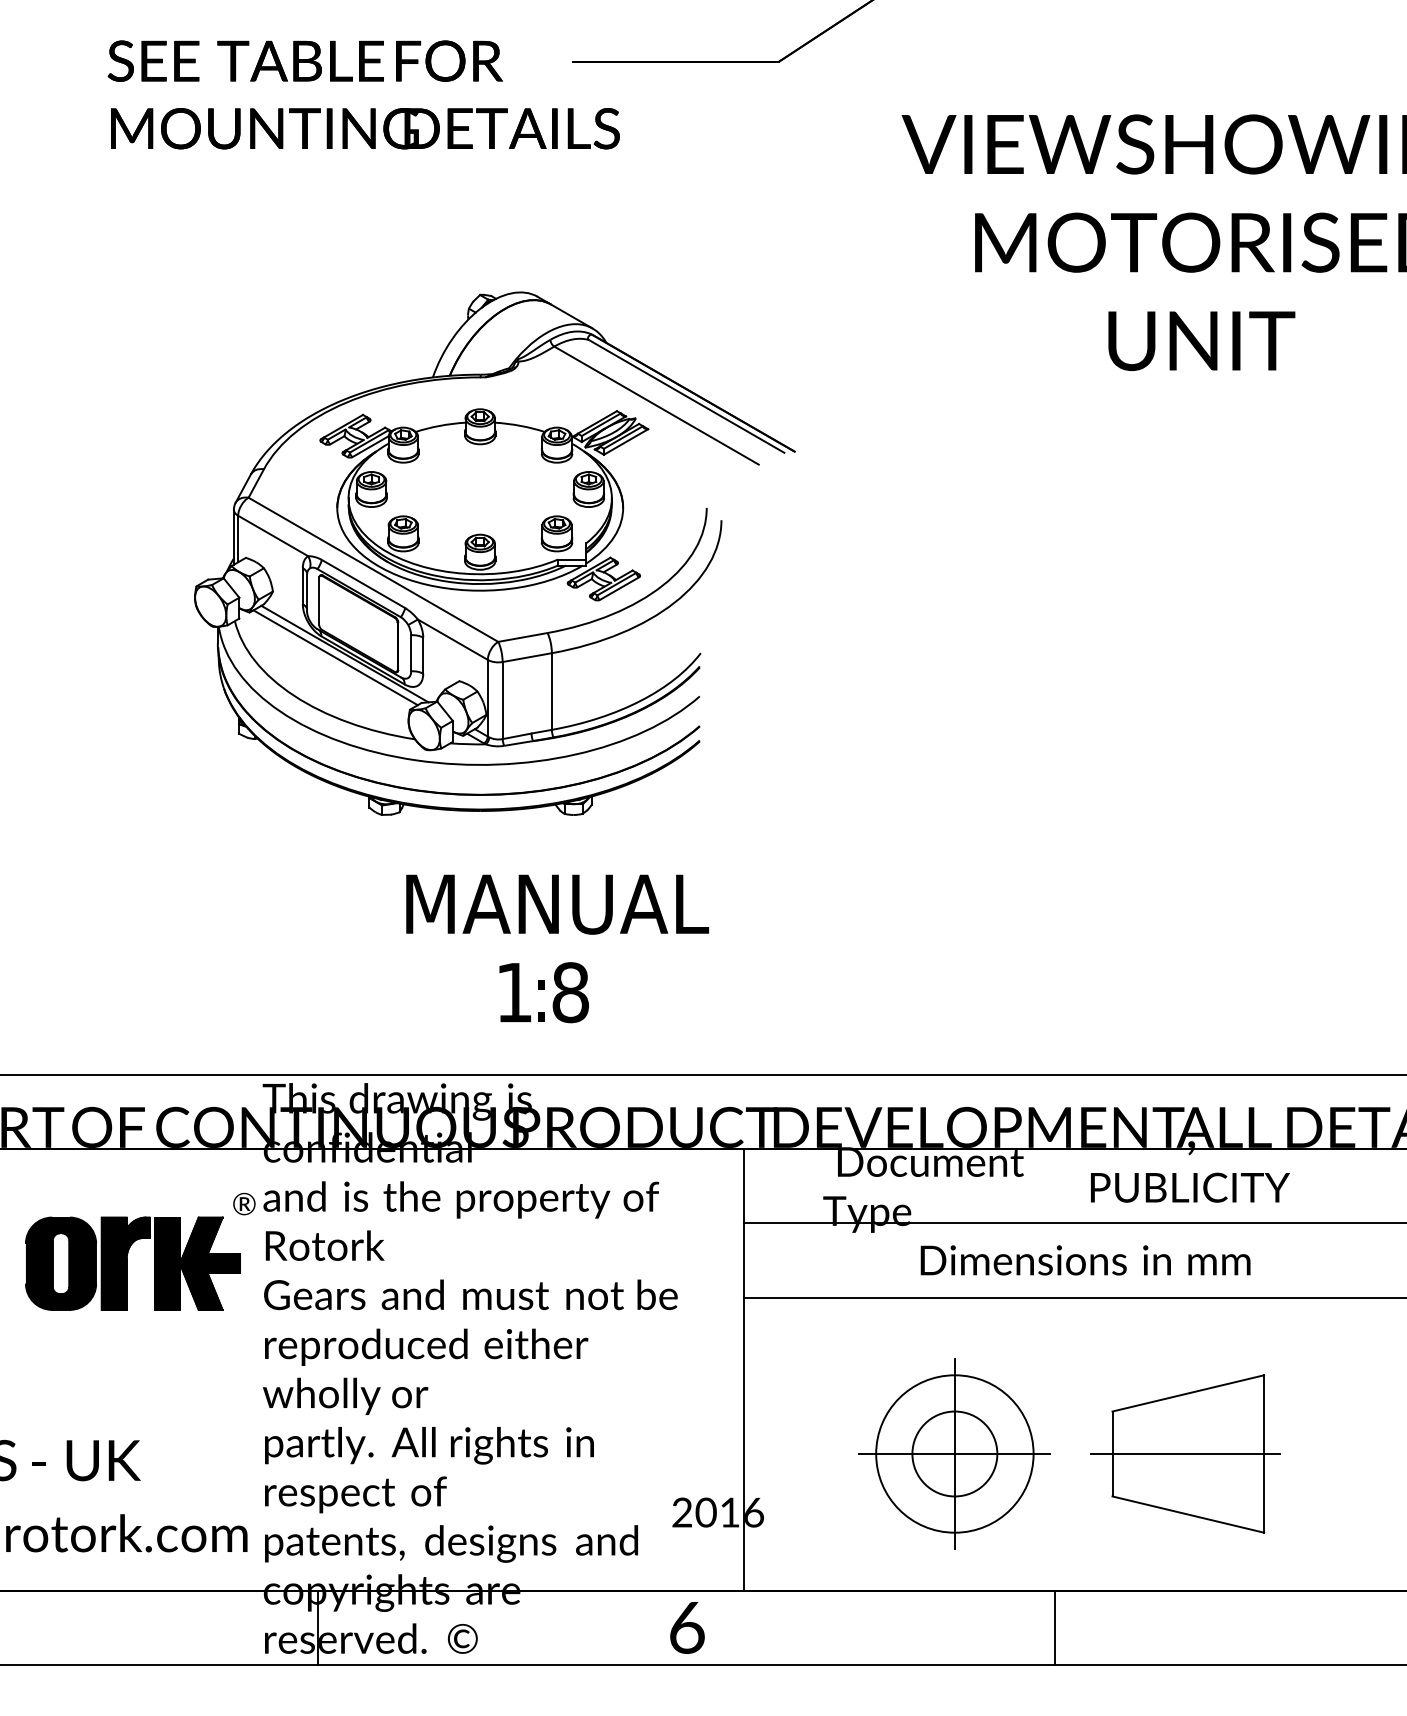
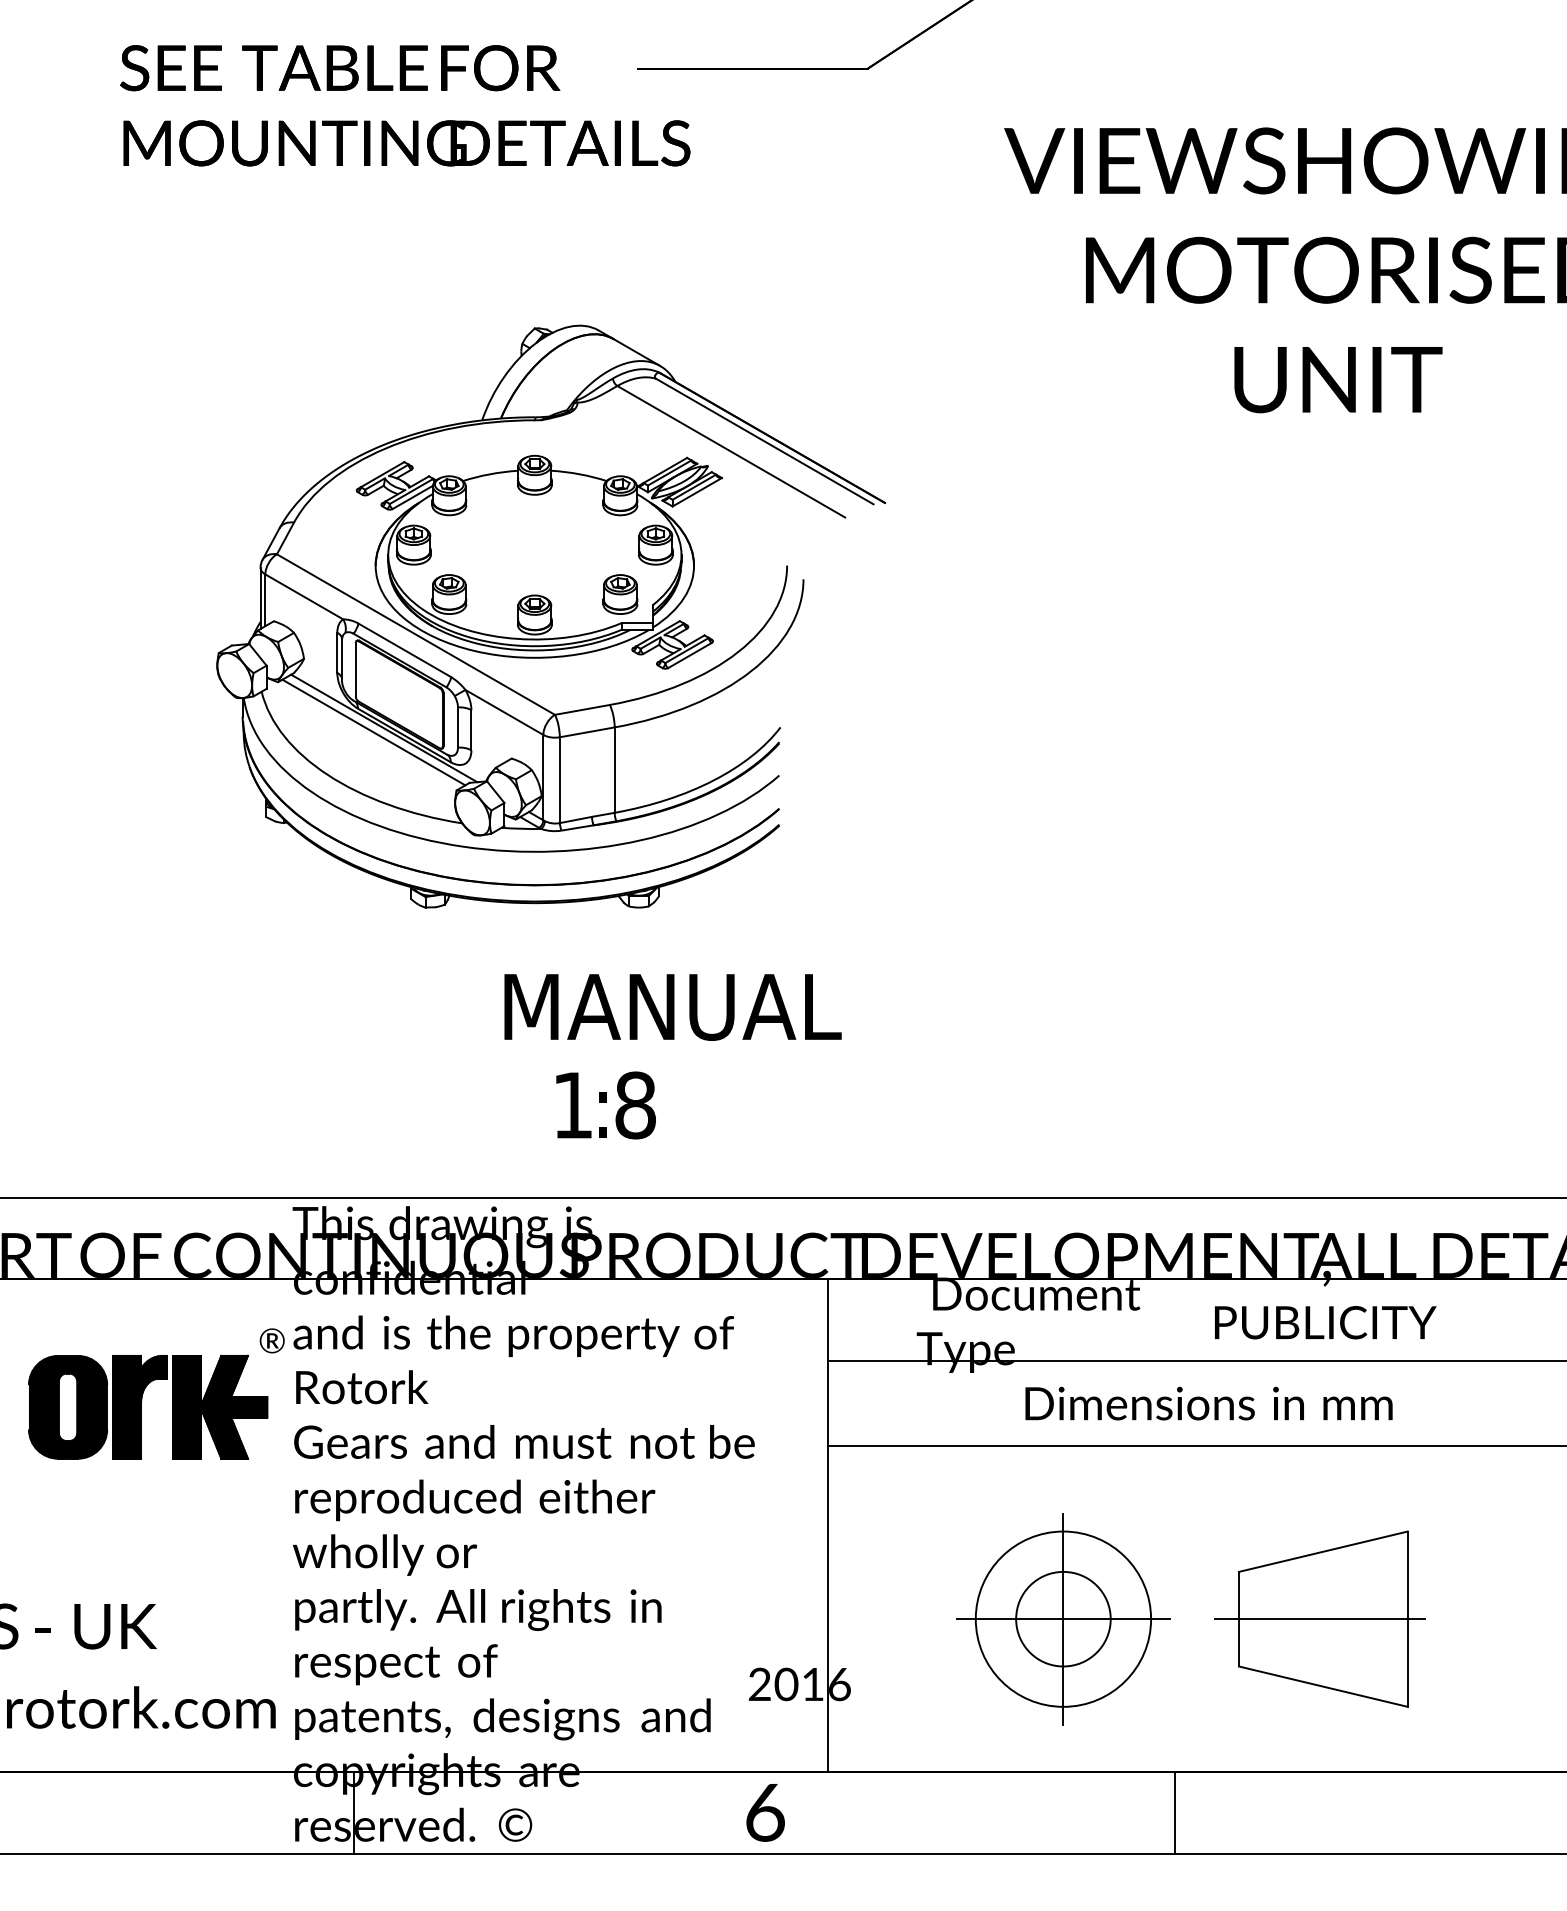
text: (557, 904) -> (672, 1007), moved

